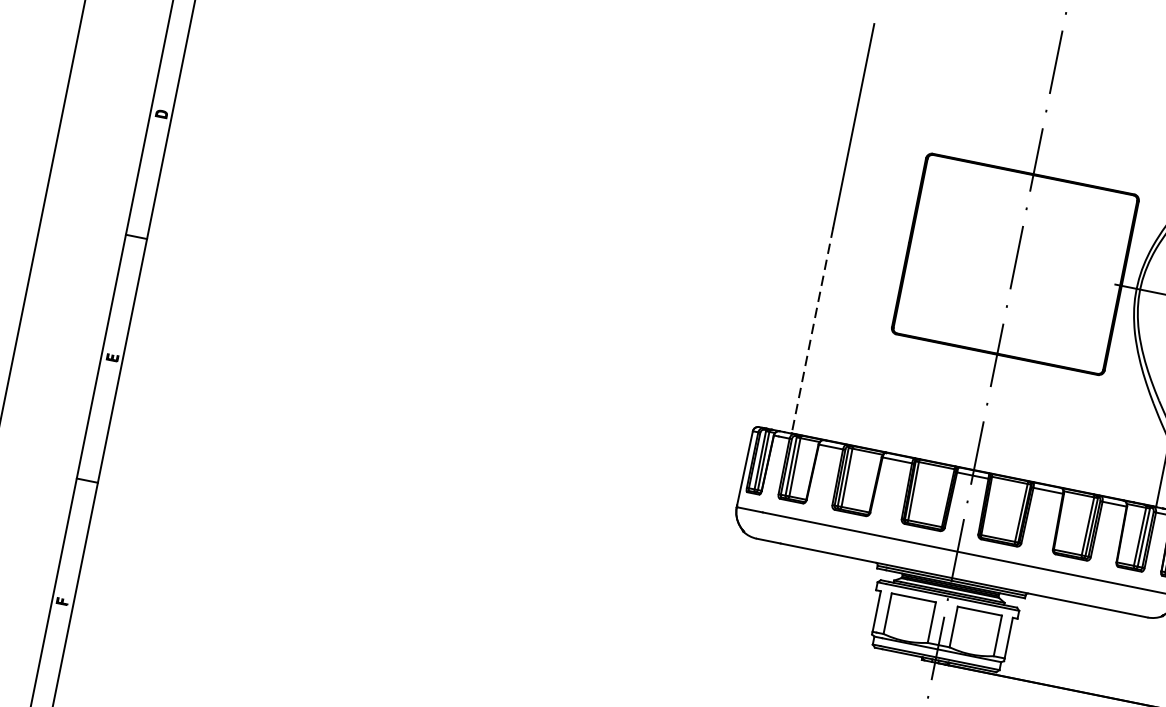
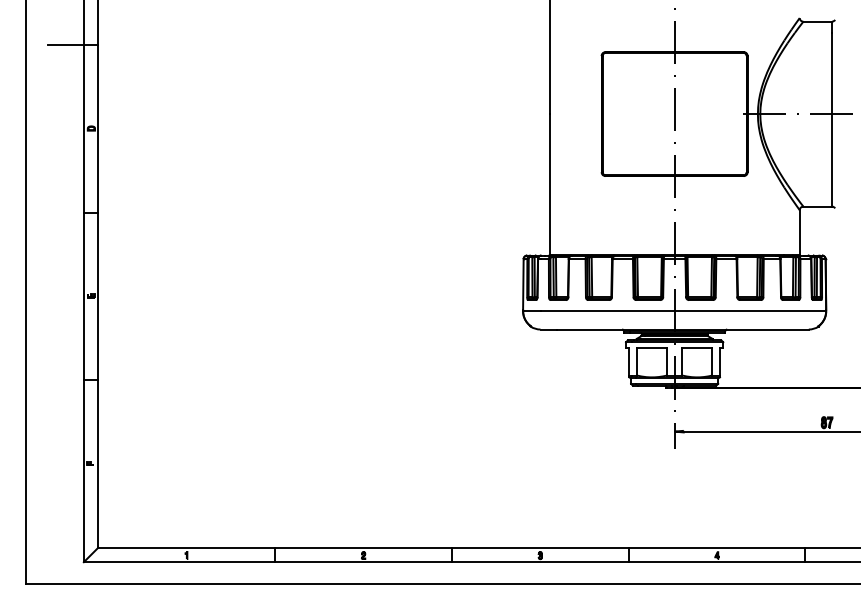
line: (812, 330) -> (549, 184), dashed -> solid

